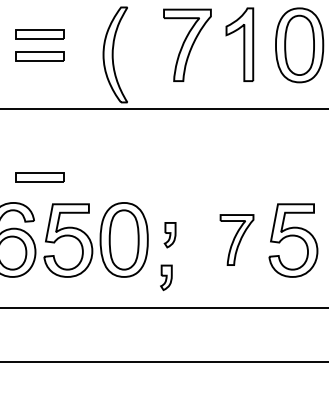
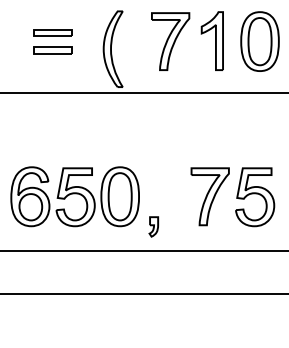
part: (39, 176) -> (52, 146), removed
part: (169, 234) -> (156, 192), removed
part: (236, 239) -> (209, 196), size x1.43

